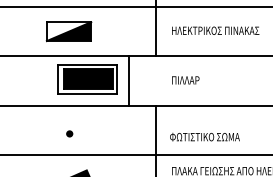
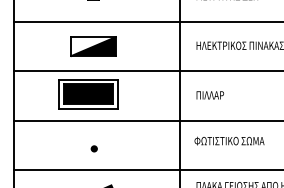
part: (87, 79) -> (88, 94), moved
line: (128, 80) -> (180, 95), moved
text: (204, 136) -> (229, 140), moved

